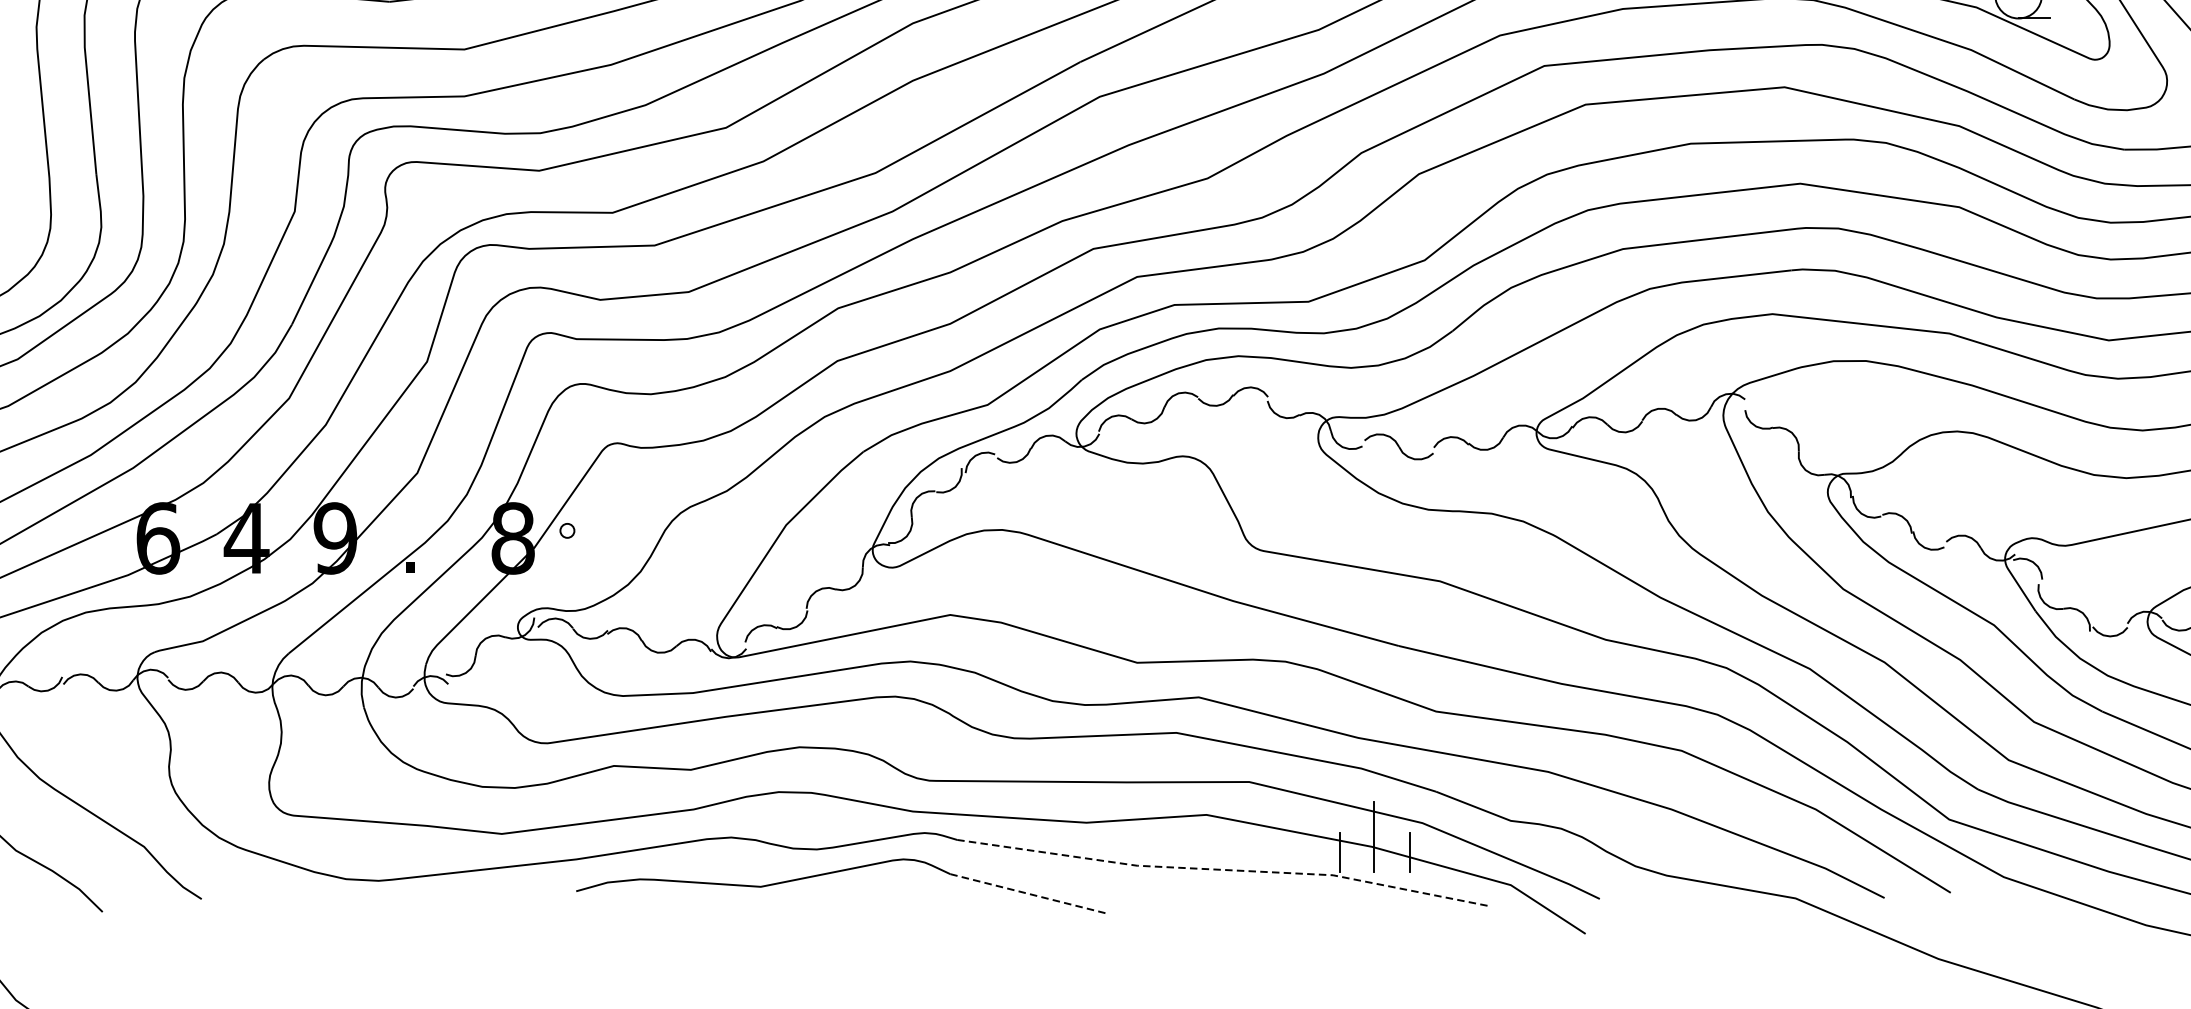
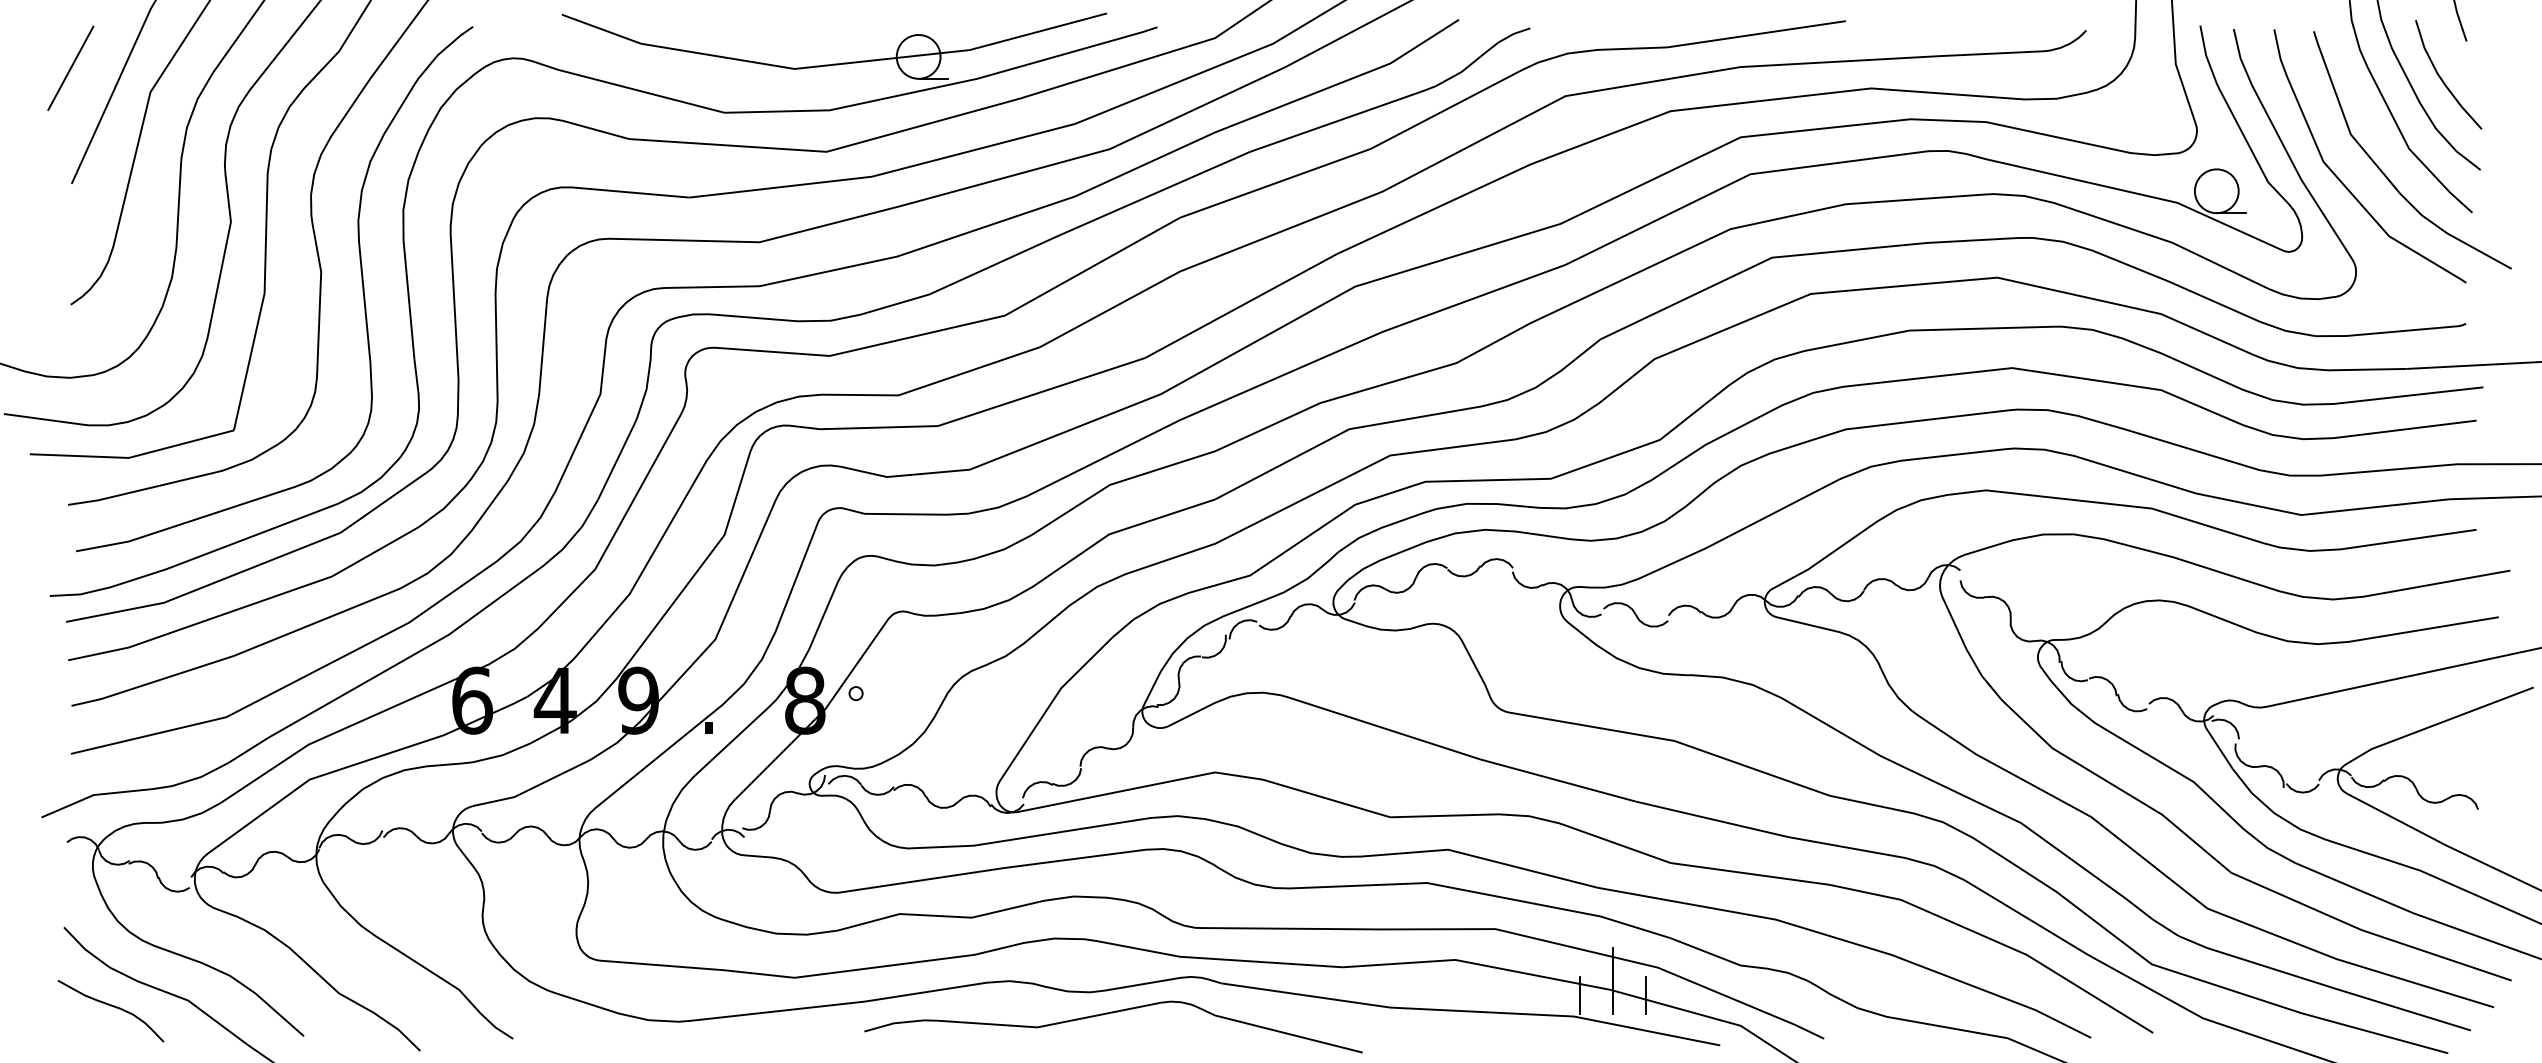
line: (1224, 869) -> (1472, 1011), dashed -> solid
line: (1029, 894) -> (1289, 1034), dashed -> solid

